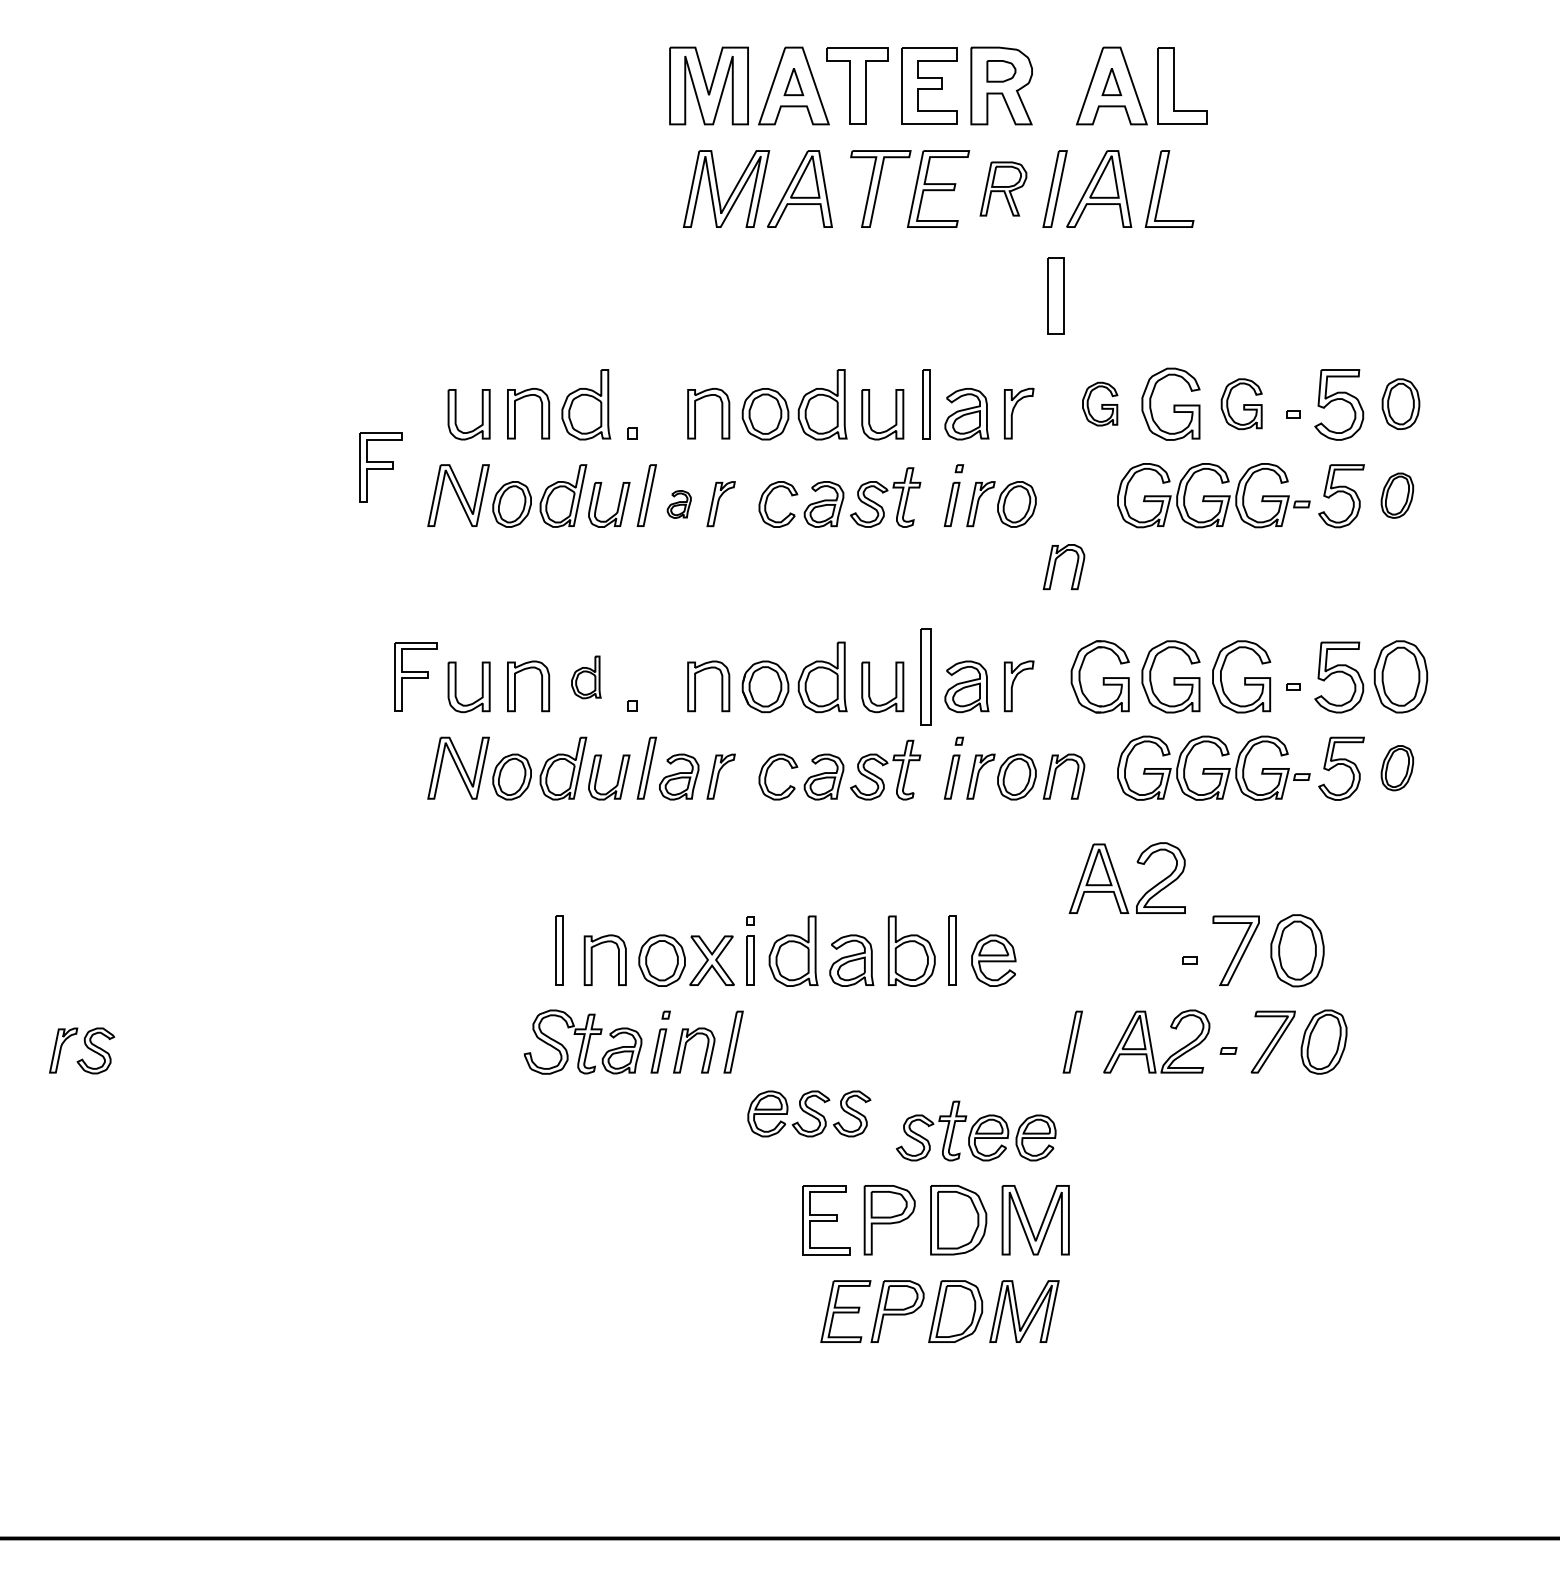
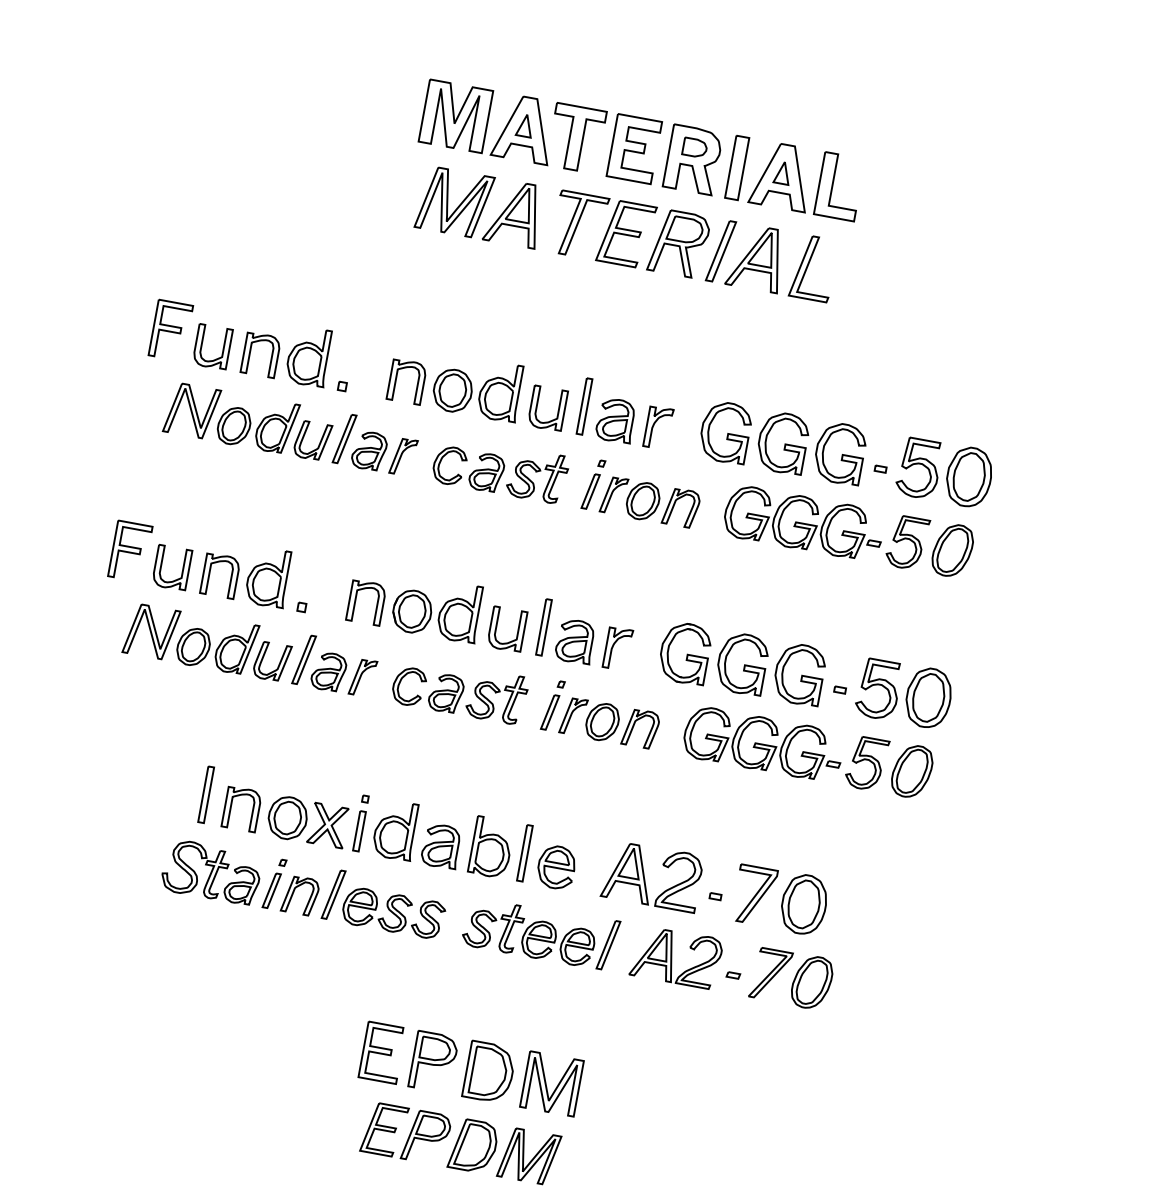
part: (1003, 188) -> (679, 243), size x1.43
part: (1055, 295) -> (736, 167), moved
part: (1099, 403) -> (725, 431), size x1.67
part: (1241, 403) -> (840, 452), size x1.43
part: (1400, 403) -> (968, 476), size x1.43
part: (380, 467) -> (170, 330), moved
part: (1397, 495) -> (952, 550), size x1.43
part: (679, 504) -> (369, 451), size x1.67
part: (1055, 567) -> (674, 506), moved
part: (926, 676) -> (544, 627), size x0.71
part: (586, 677) -> (268, 577), size x1.67
part: (1397, 767) -> (912, 770), size x1.43
part: (1118, 881) -> (644, 877), moved
part: (809, 1113) -> (393, 912), moved
part: (975, 1130) -> (529, 931), moved

